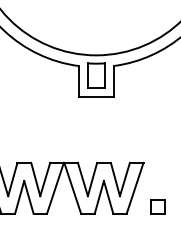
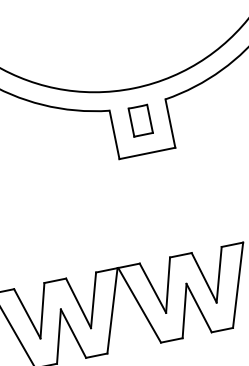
part: (95, 75) -> (139, 120), size x0.71

